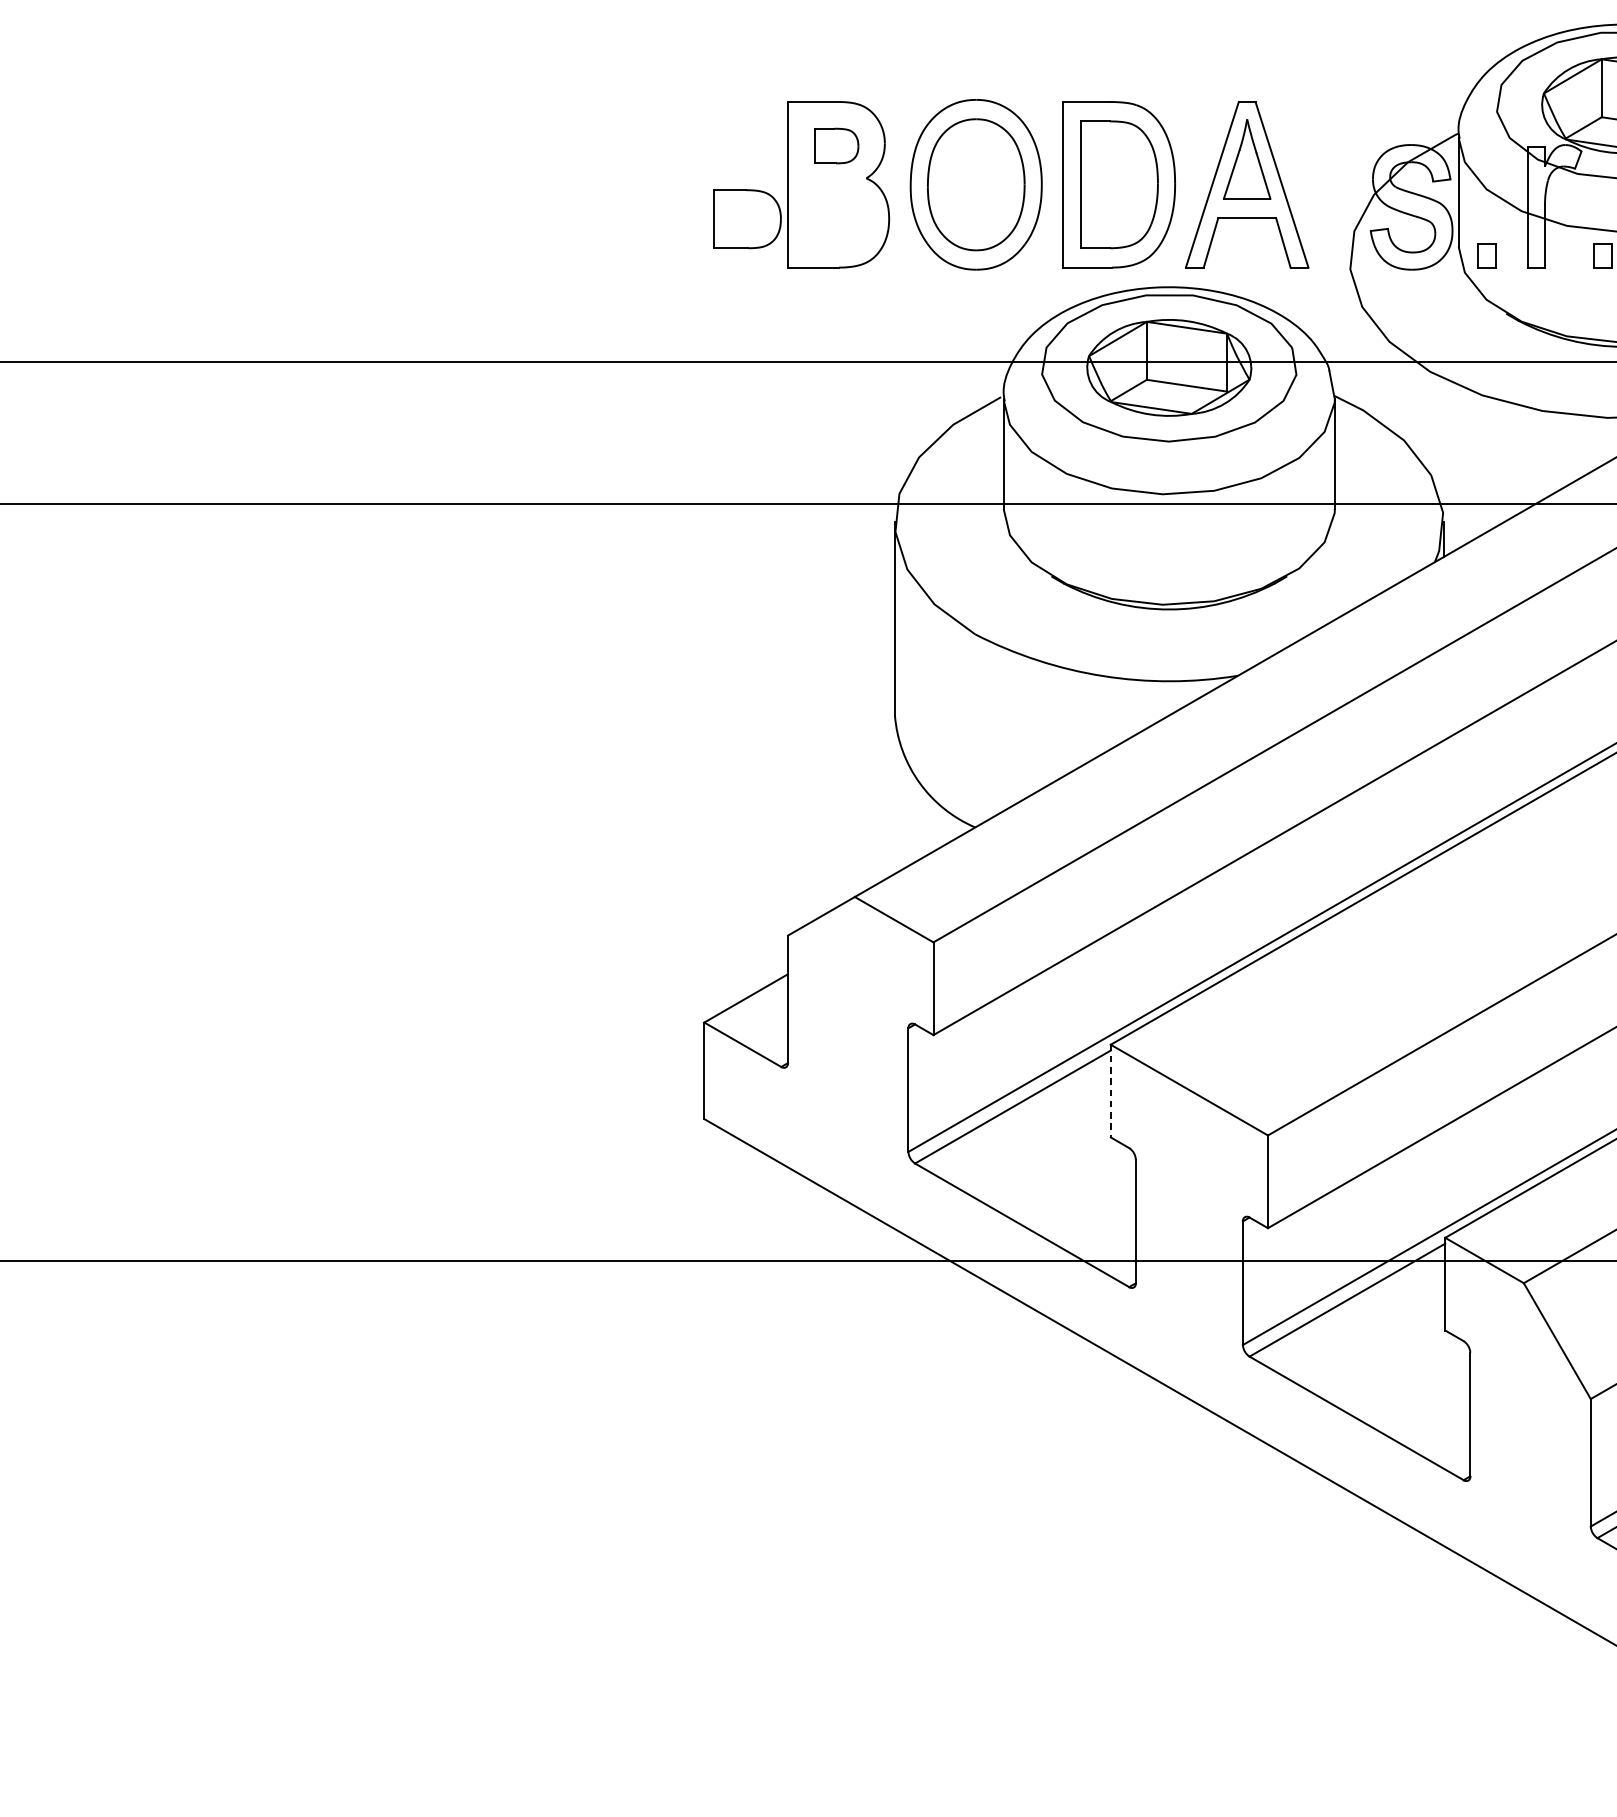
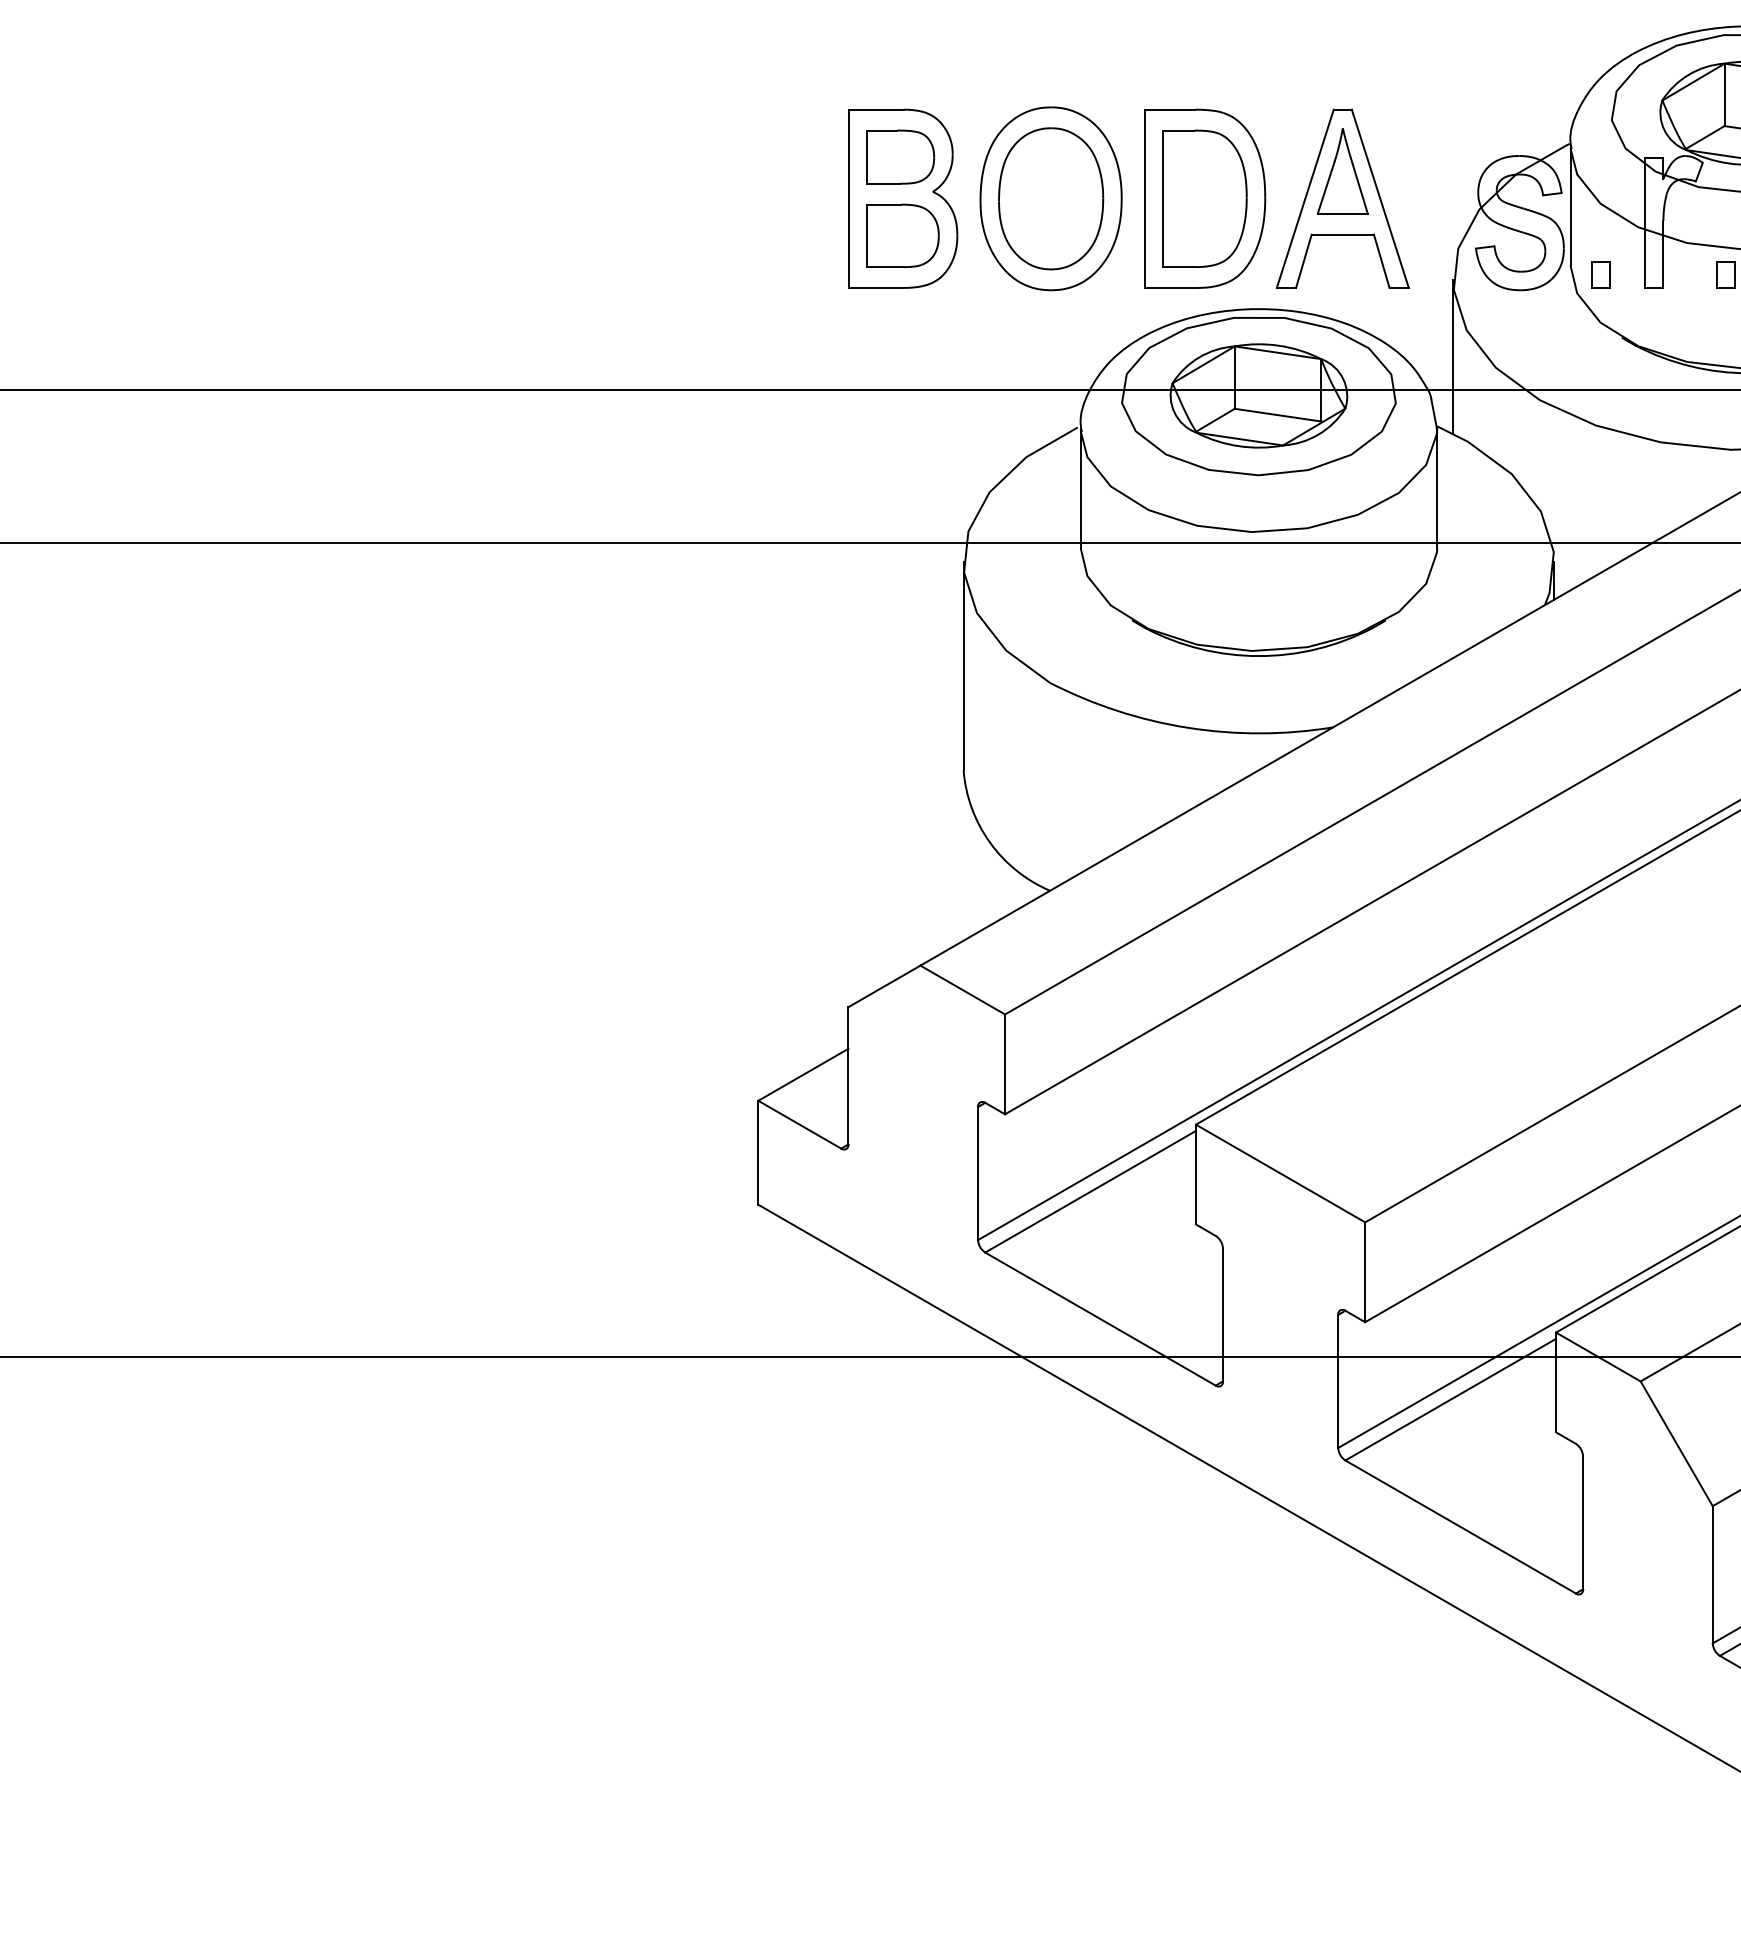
part: (836, 145) -> (900, 156), size x1.43
part: (747, 218) -> (902, 235), moved
line: (1349, 331) -> (1453, 356), added
line: (1110, 1091) -> (1195, 1174), dashed -> solid

